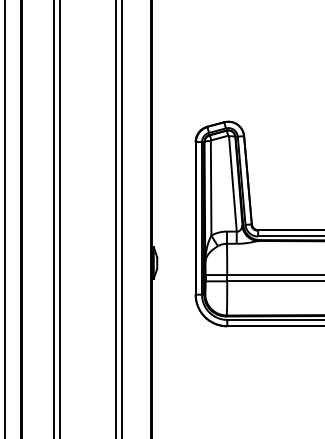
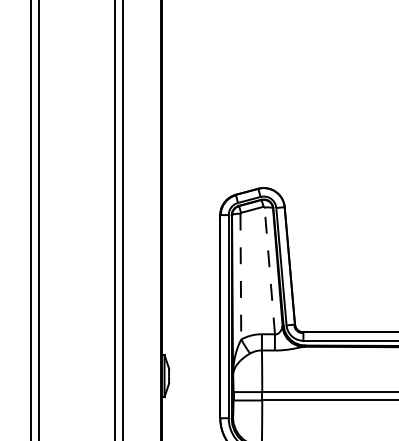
line: (232, 183) -> (269, 270), solid -> dashed
line: (211, 188) -> (241, 276), solid -> dashed

